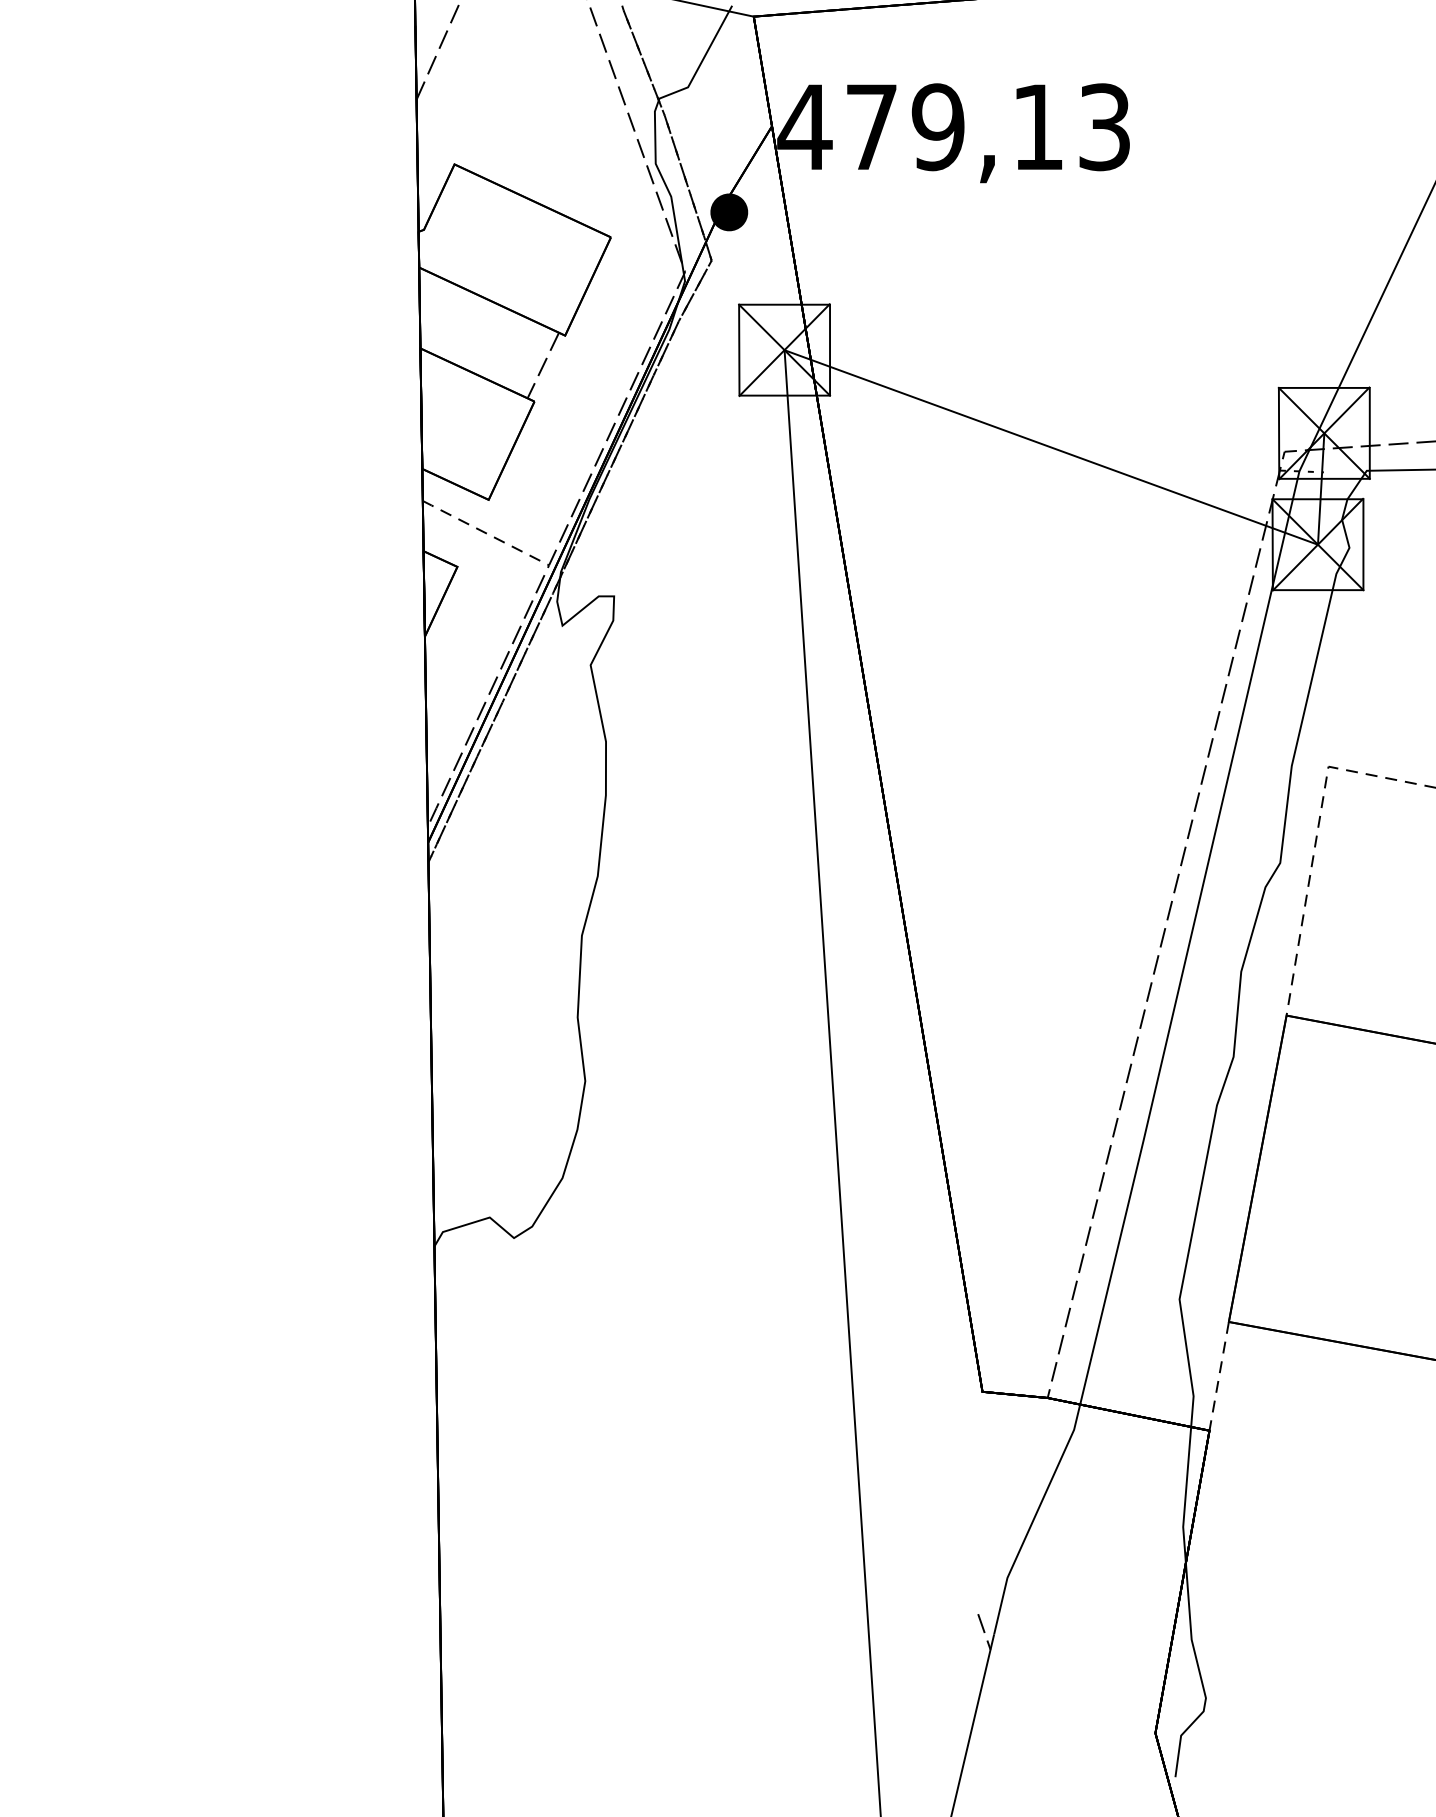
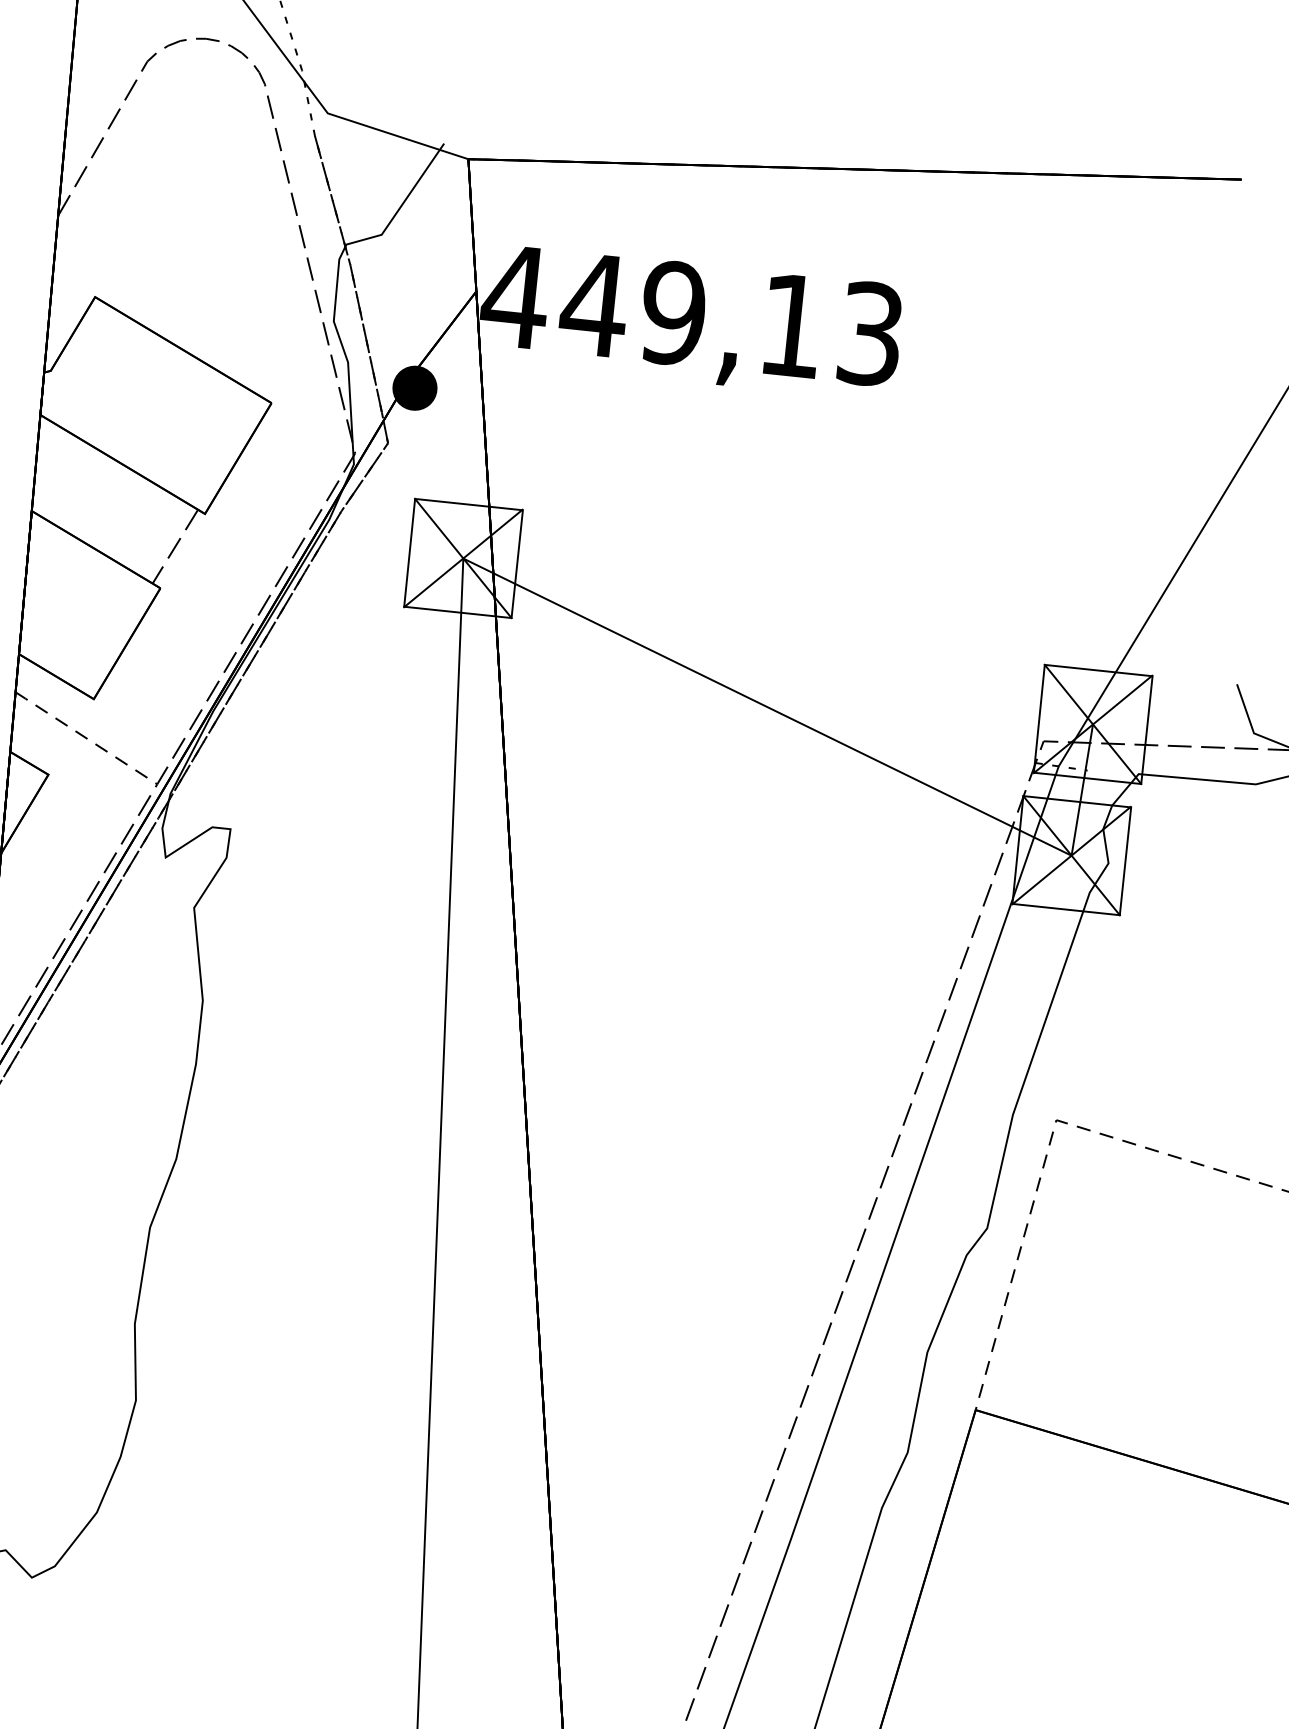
text: (871, 126) -> (594, 304), 479,13 -> 449,13

